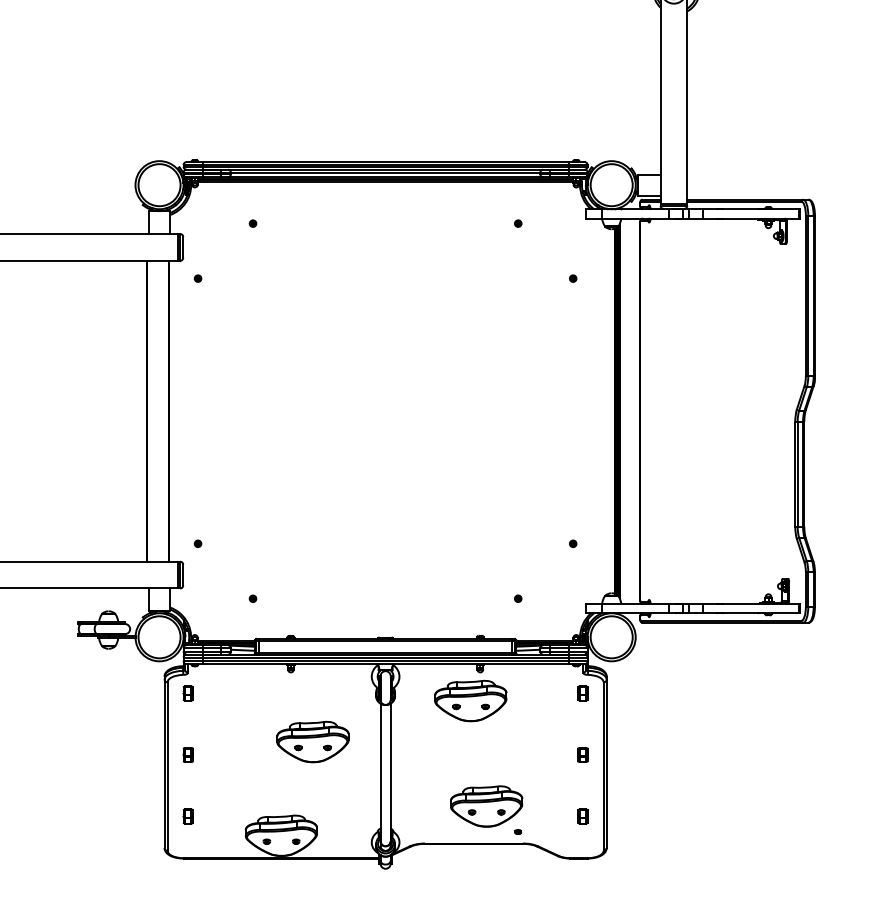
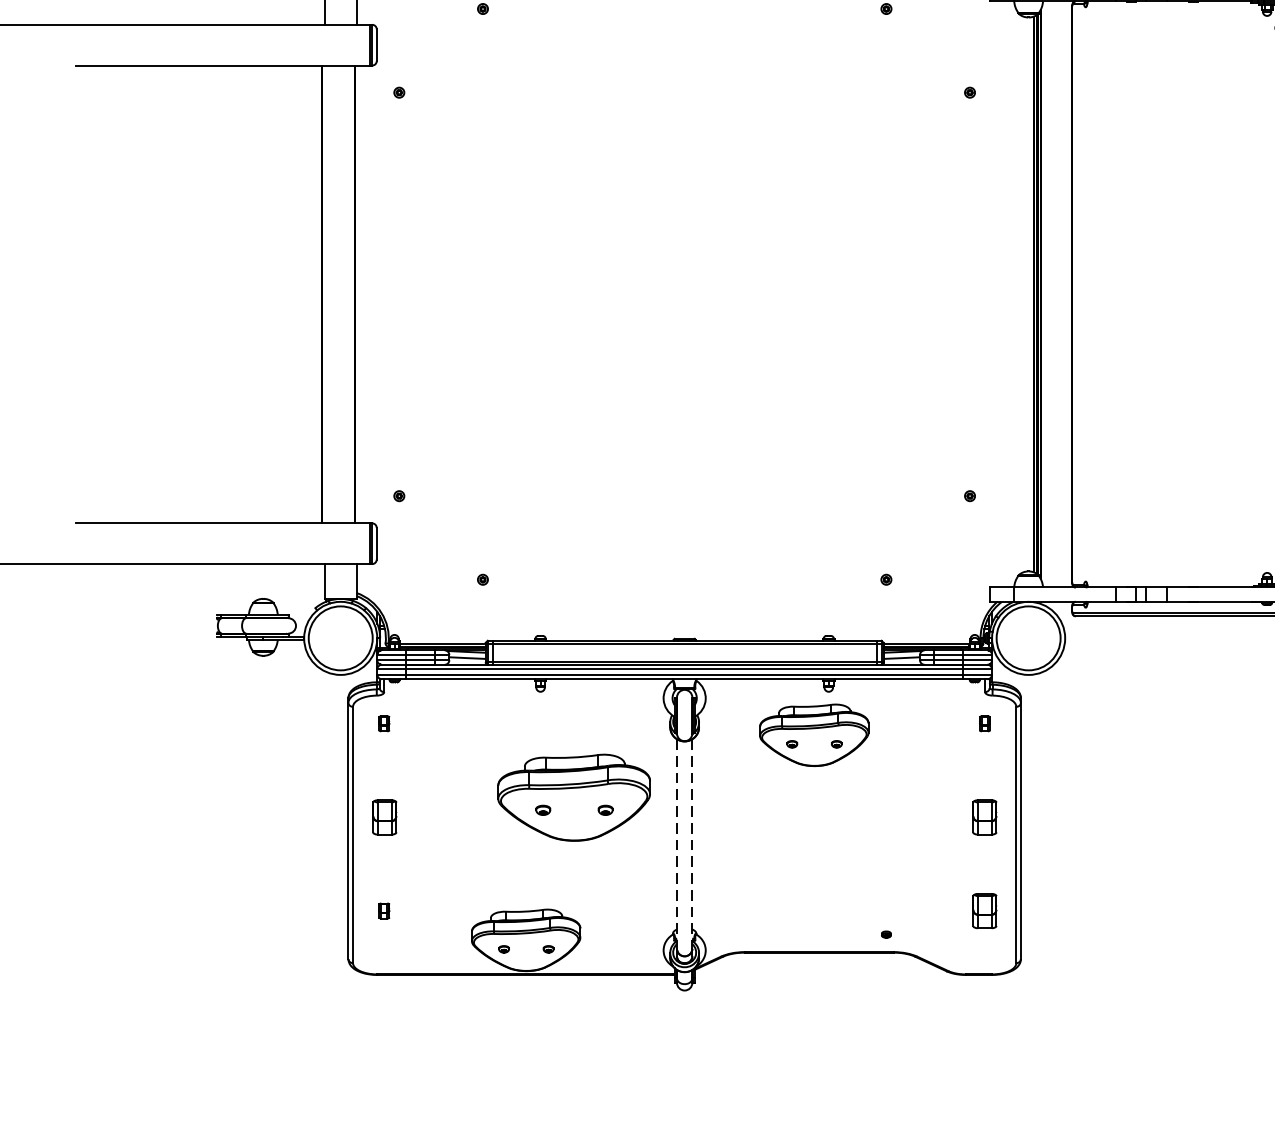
part: (187, 693) -> (383, 723), size x0.7
part: (582, 693) -> (984, 723), size x0.7
part: (312, 741) -> (573, 796), size x1.4
part: (187, 754) -> (383, 816), size x1.6
part: (582, 754) -> (984, 816), size x1.6
line: (380, 772) -> (676, 844), solid -> dashed
line: (390, 772) -> (692, 844), solid -> dashed
part: (486, 806) -> (838, 895), removed
part: (187, 816) -> (383, 910), size x0.7
part: (582, 816) -> (984, 910), size x1.6

